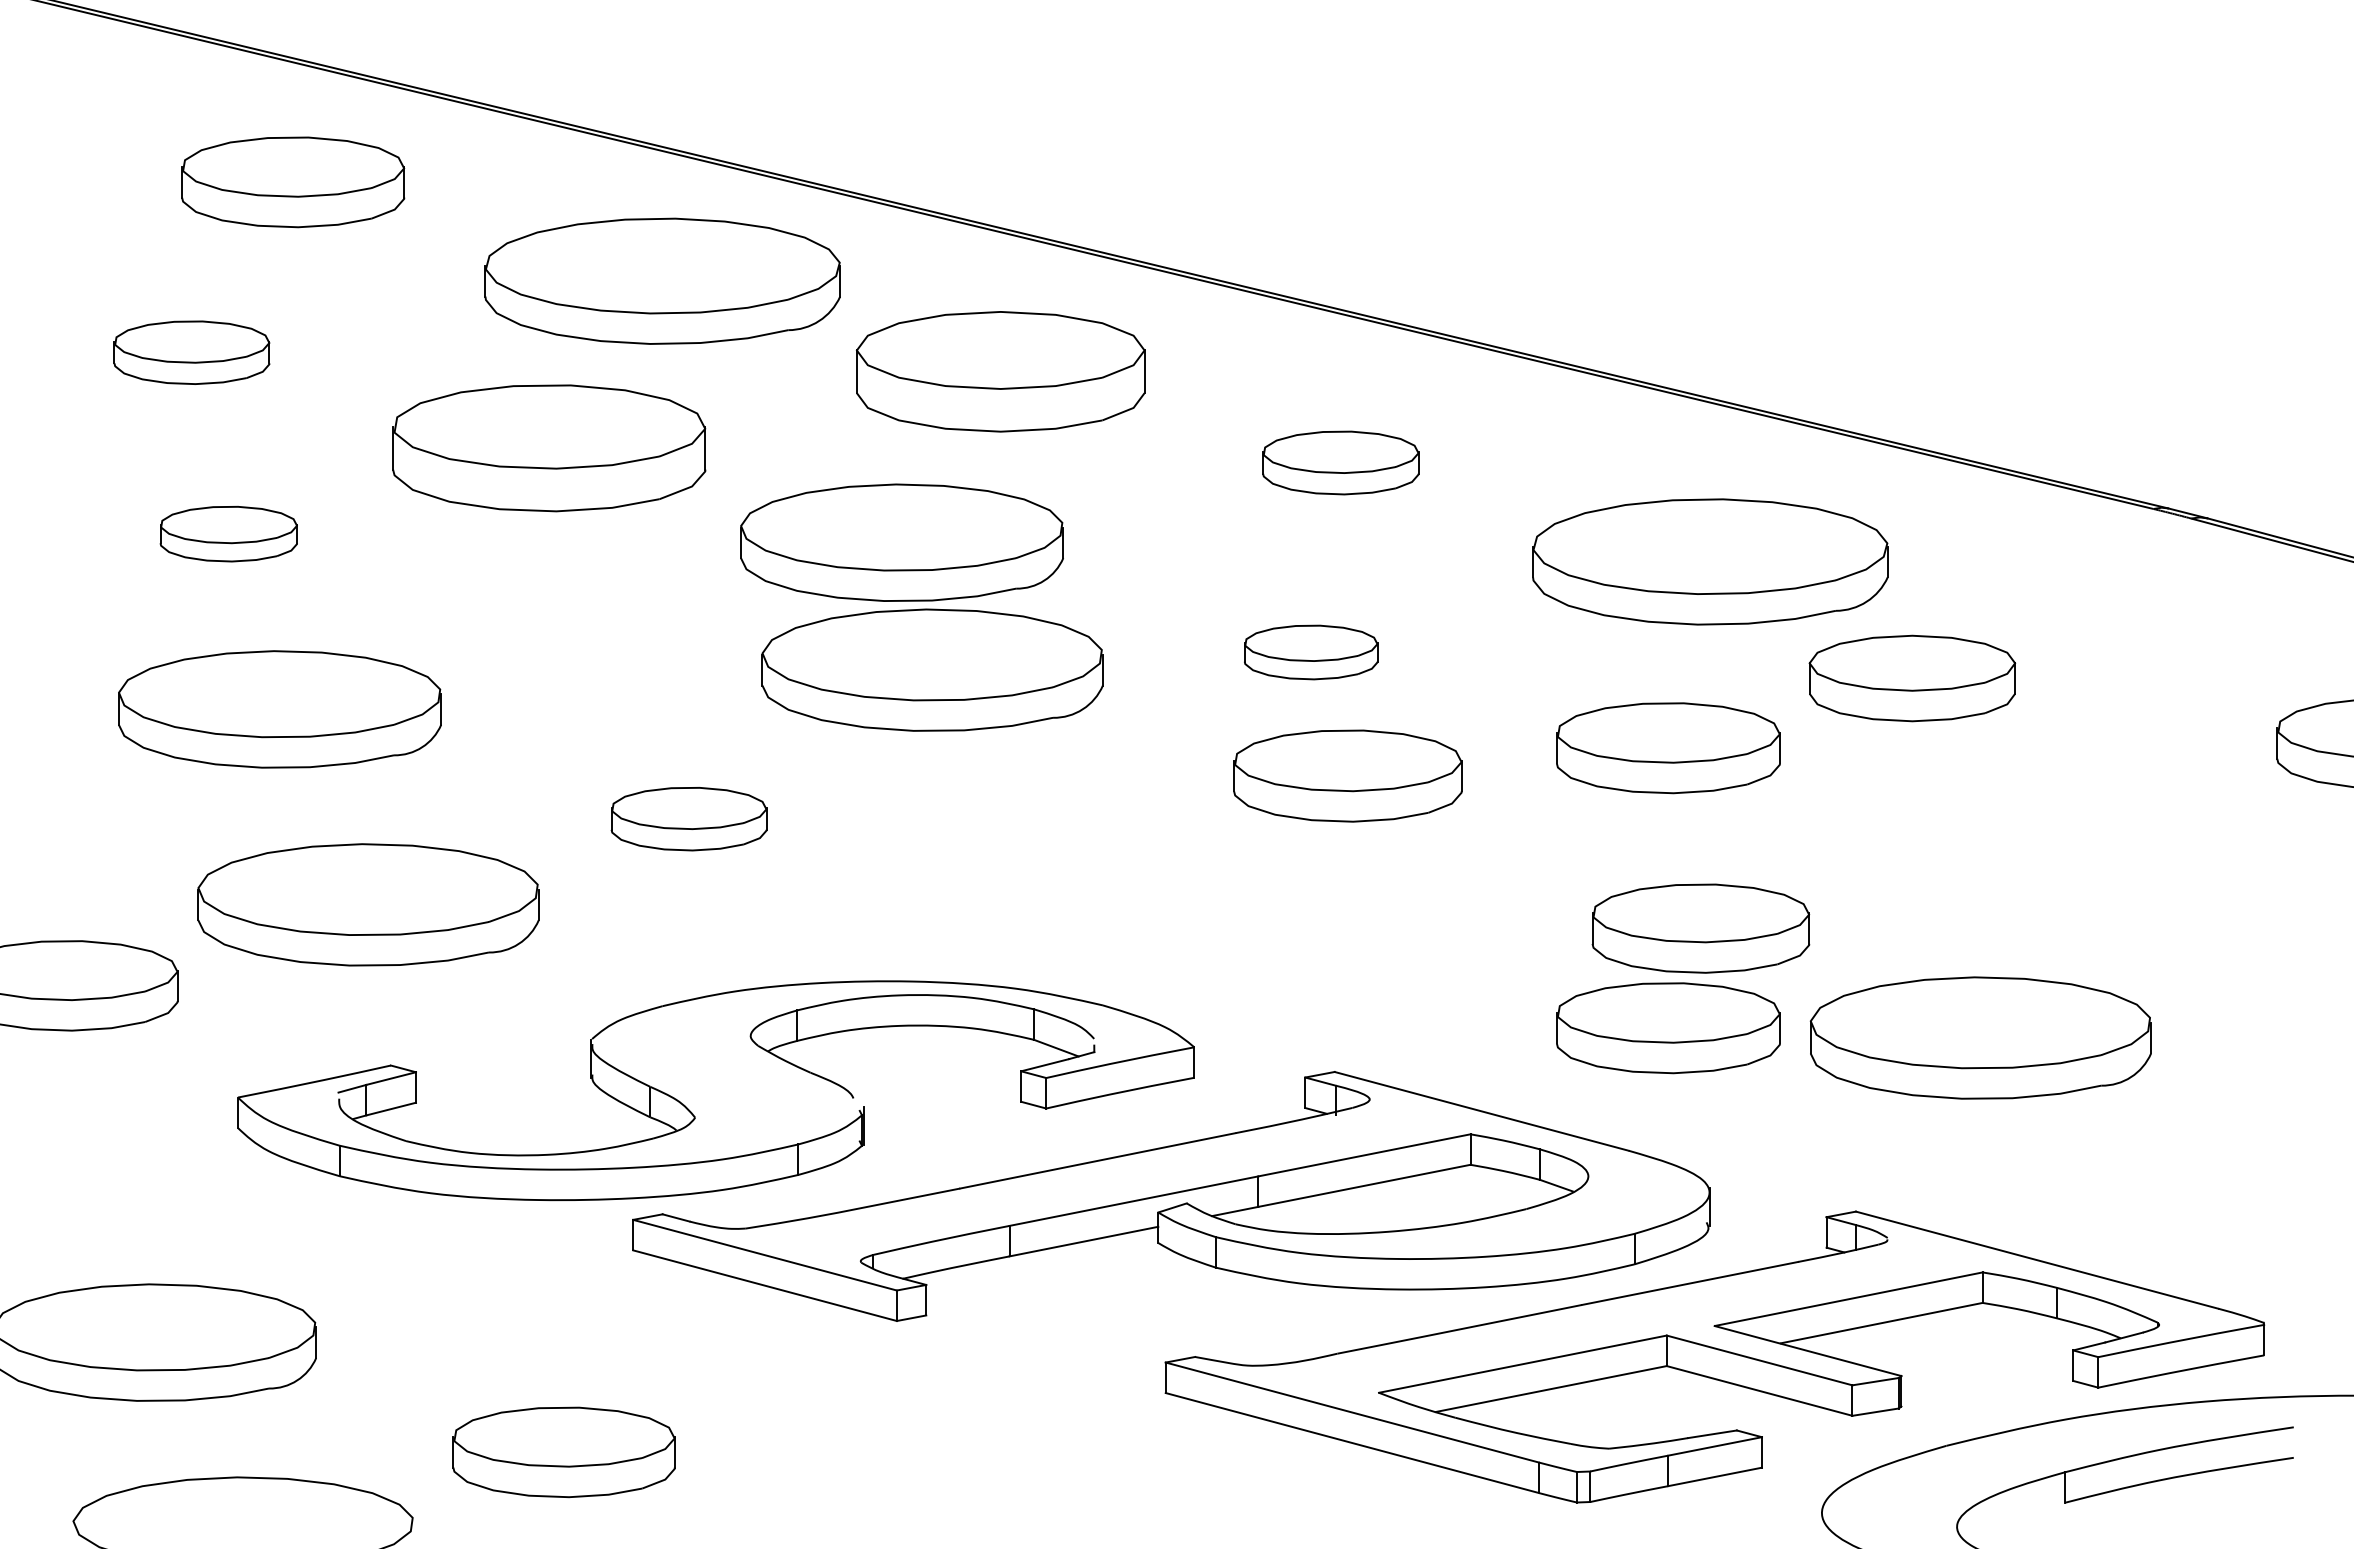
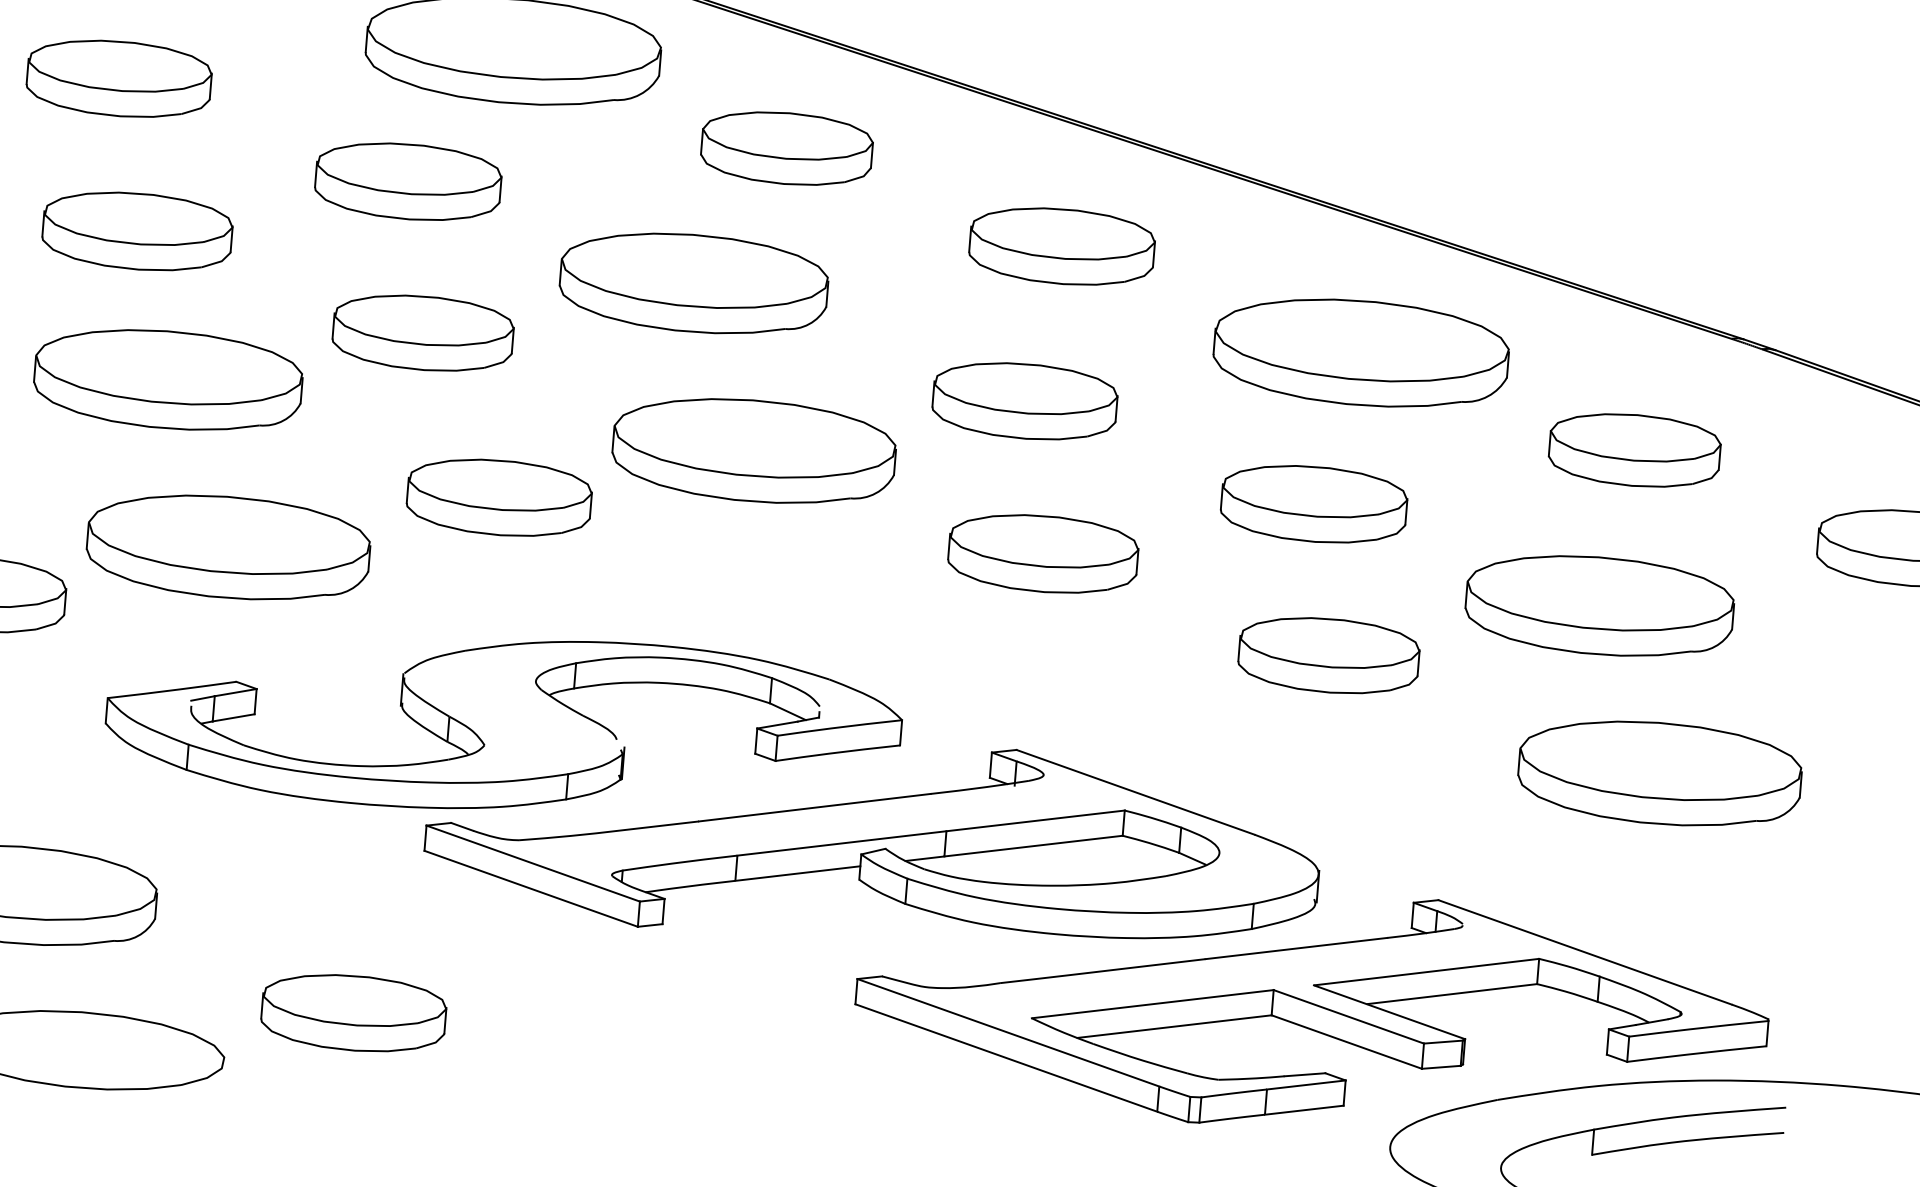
part: (191, 352) -> (118, 78), size x1.43
part: (1000, 371) -> (786, 148), size x0.71
part: (548, 448) -> (407, 181), size x0.71
part: (1340, 462) -> (1061, 246), size x1.43
part: (228, 533) -> (137, 230), size x1.67
part: (581, 628) -> (423, 333), added
part: (1310, 652) -> (1024, 401), size x1.67
part: (932, 669) -> (754, 450), moved
part: (1912, 678) -> (1634, 450), moved
part: (1347, 775) -> (1043, 553), moved
part: (688, 818) -> (498, 497), size x1.43
part: (2021, 842) -> (1599, 605), added
part: (1668, 1028) -> (1295, 736), removed
part: (1980, 1037) -> (1659, 772), moved

